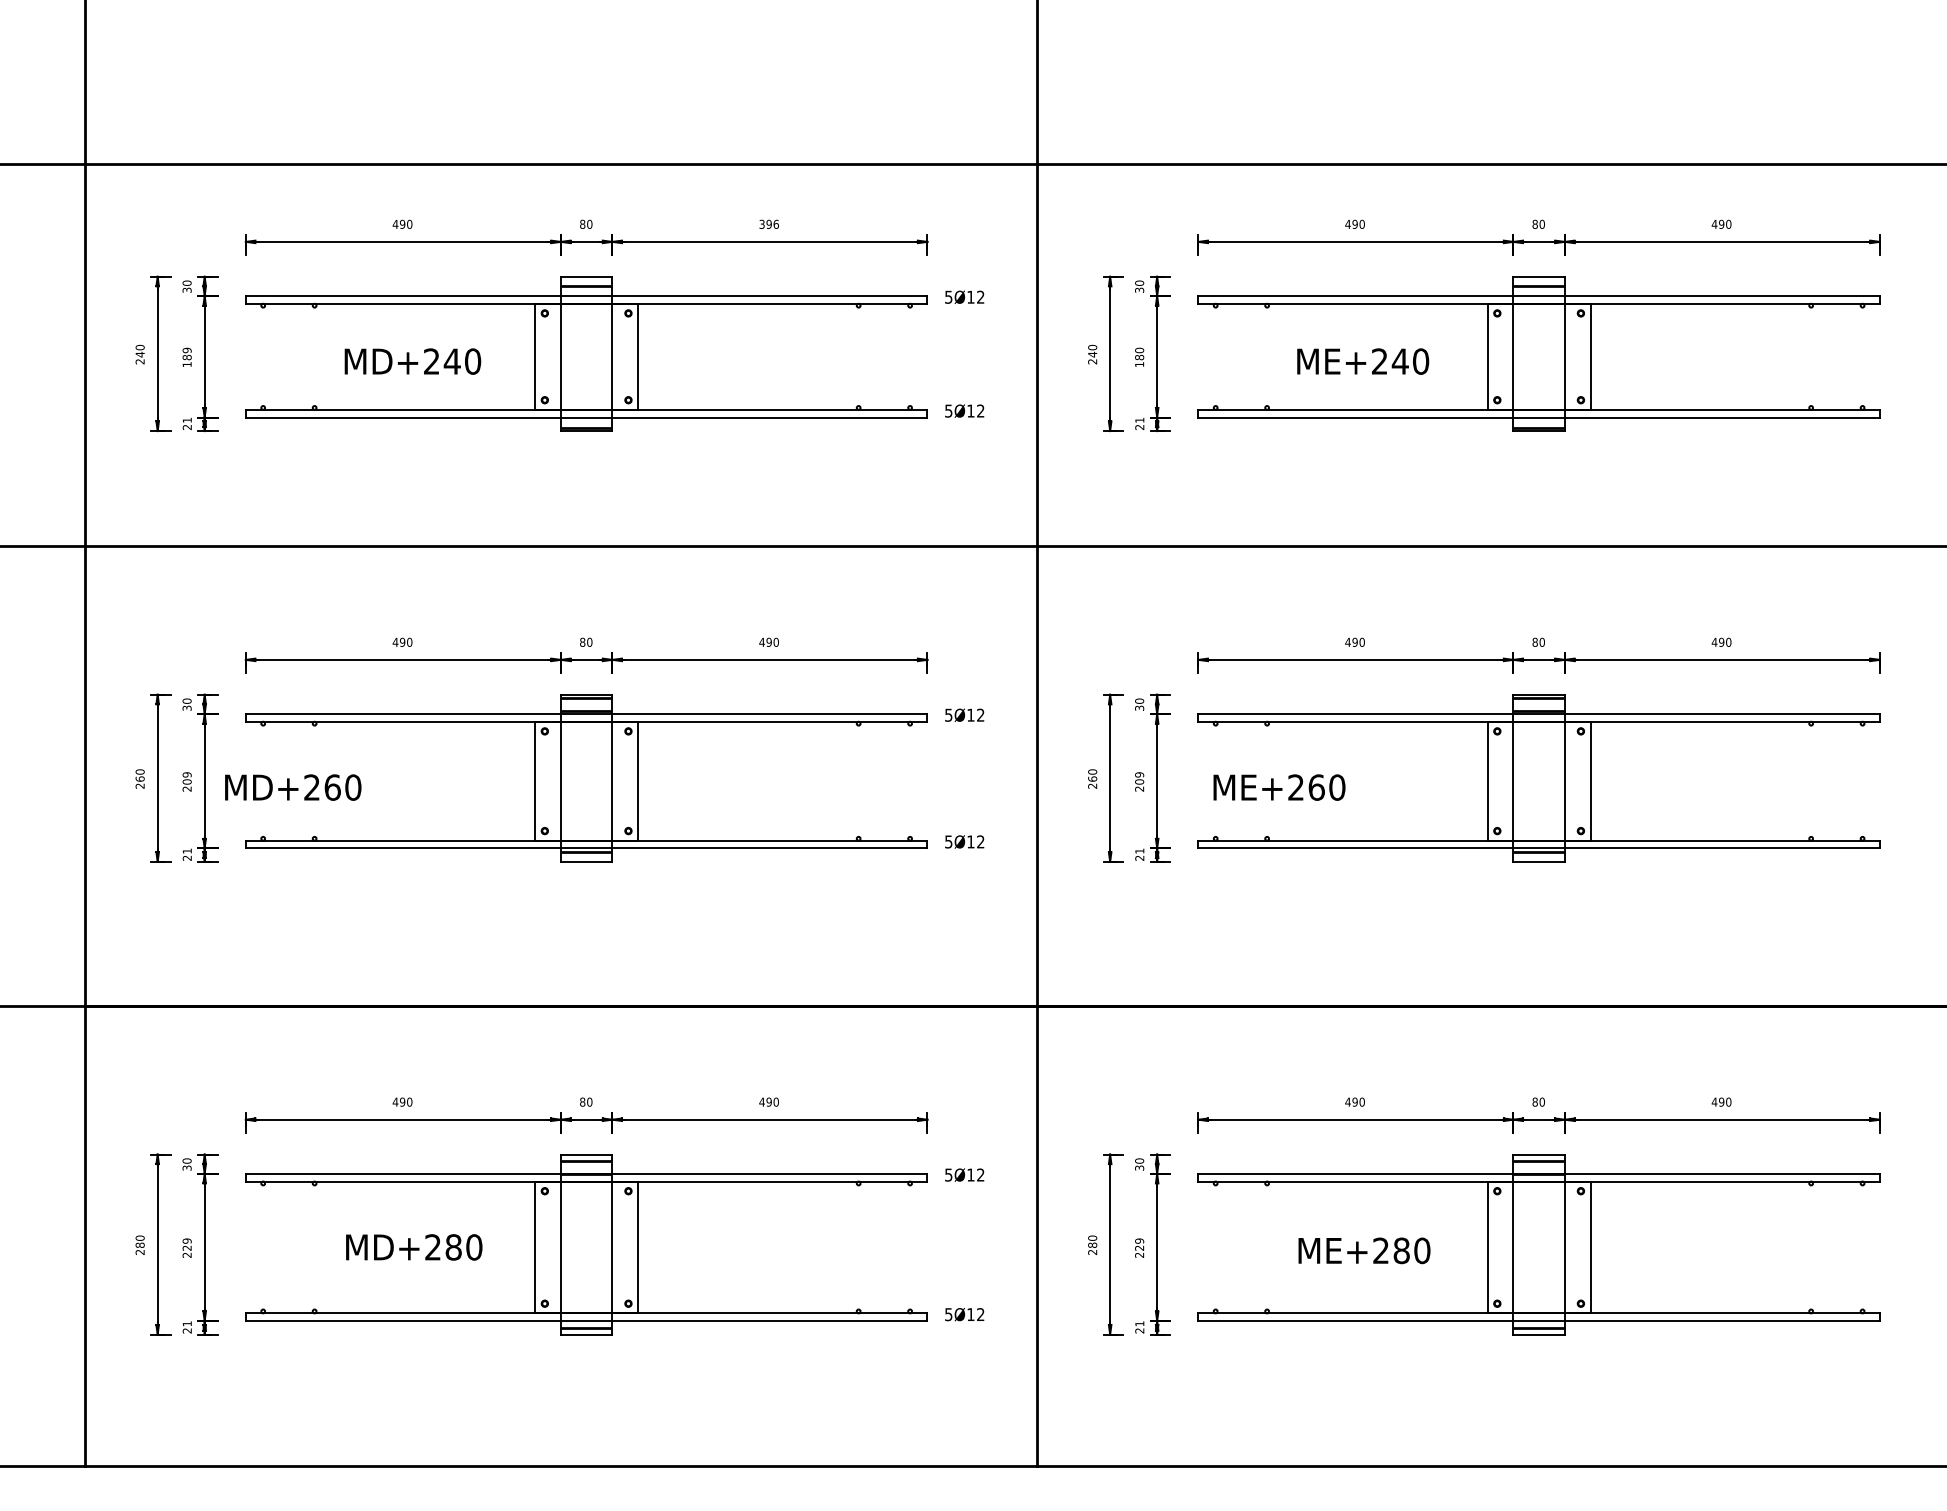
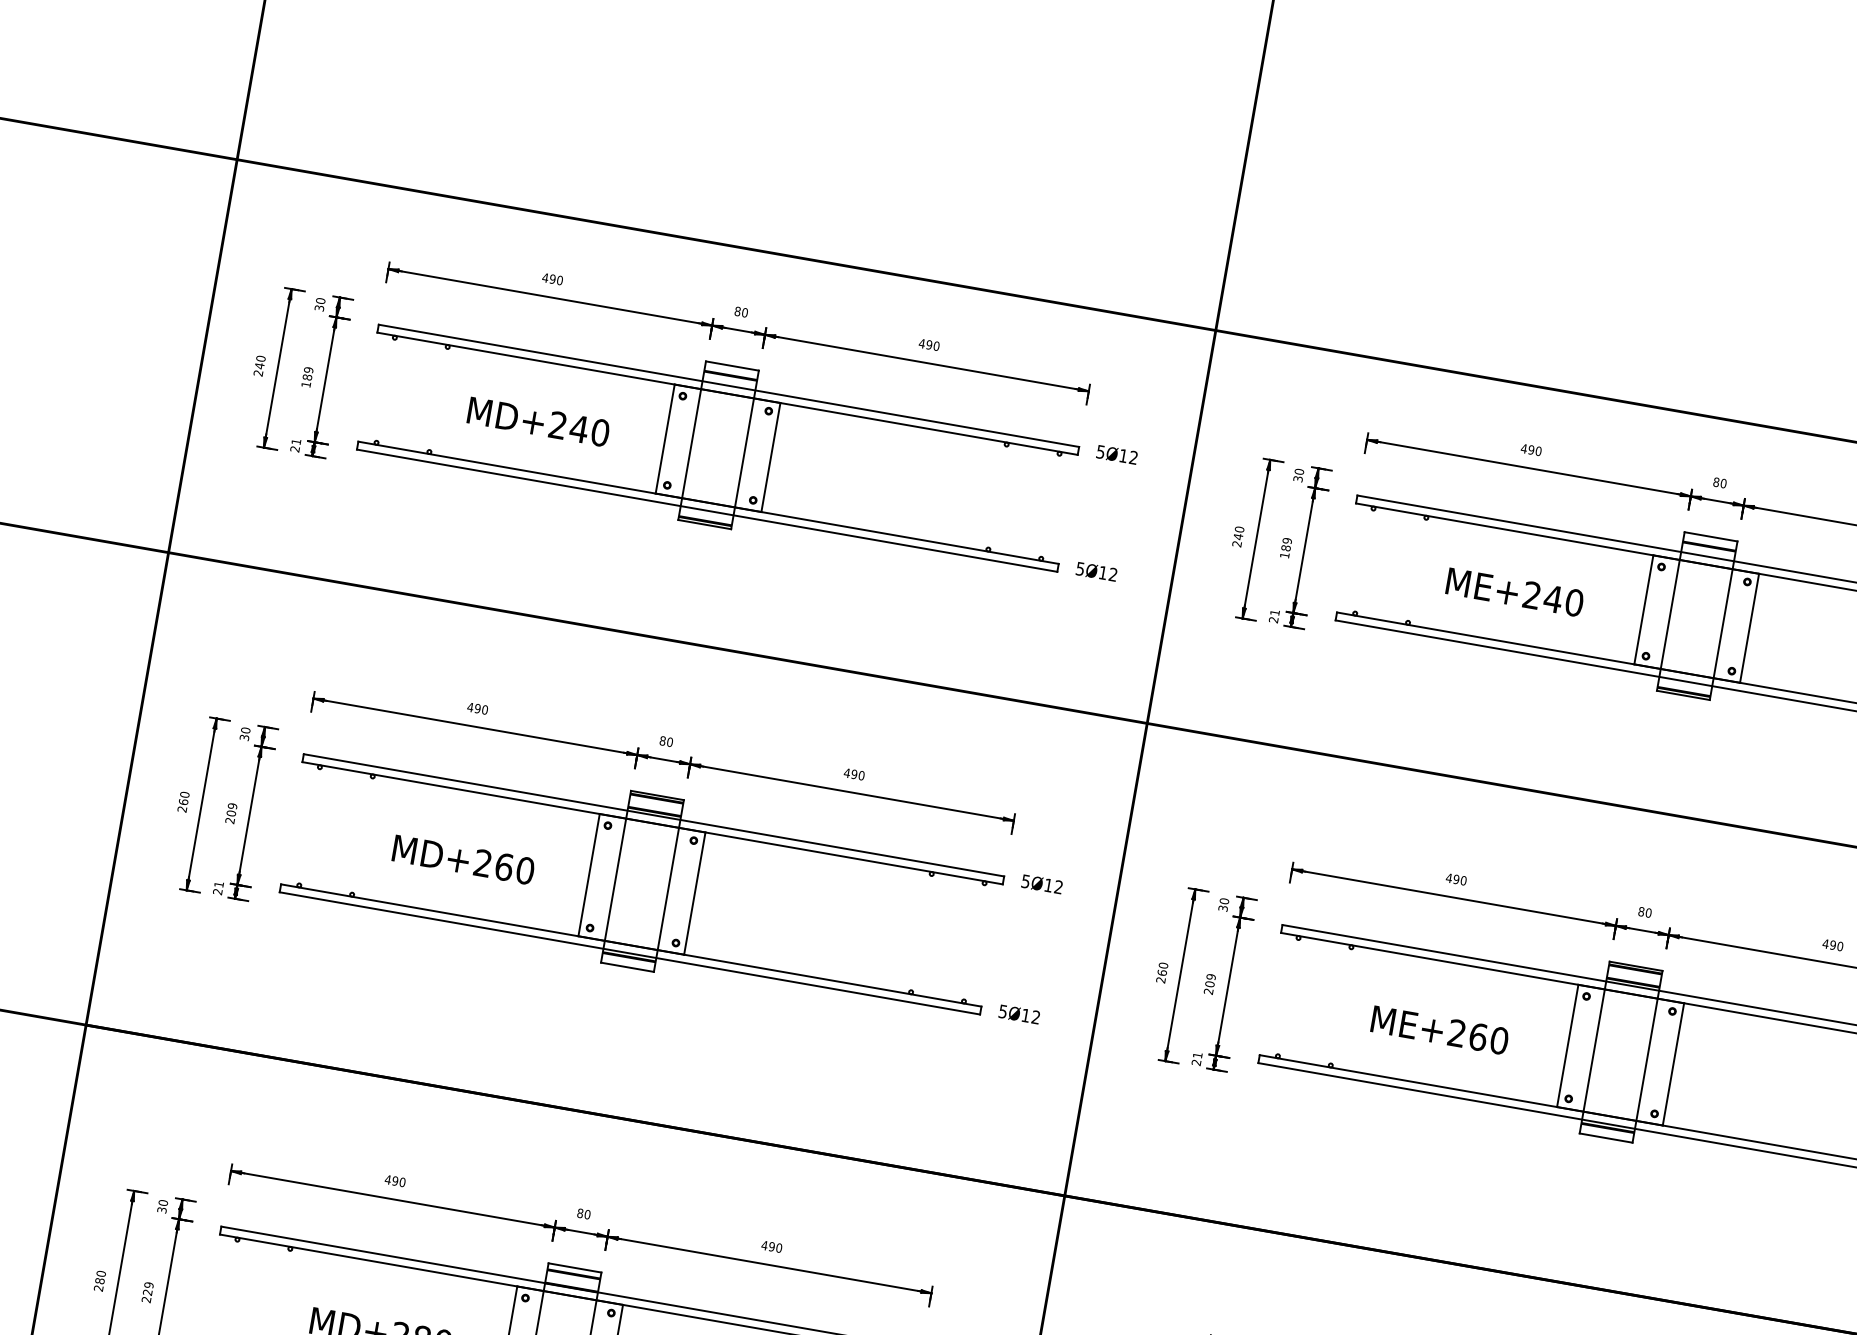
text: (768, 223) -> (928, 343), 396 -> 490
text: (1139, 350) -> (1287, 540), 180 -> 189
text: (293, 787) -> (463, 859), moved
text: (1279, 787) -> (1440, 1030), moved

